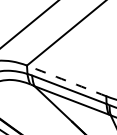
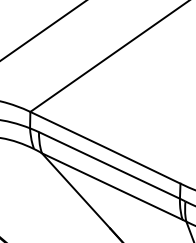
arc: (66, 80) -> (105, 146), dashed -> solid

